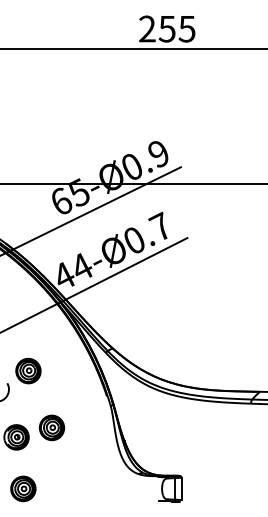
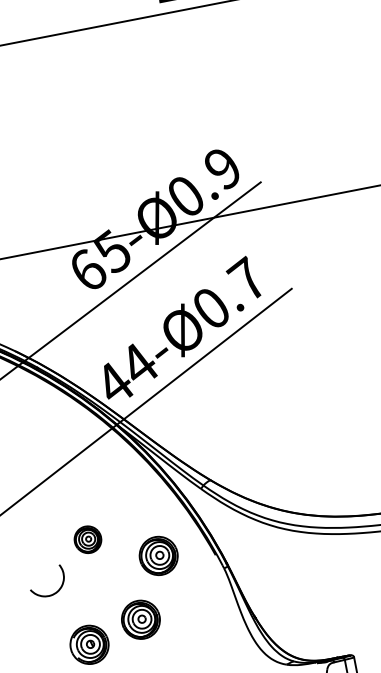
part: (28, 370) -> (87, 538), size x0.7
part: (70, 389) -> (157, 555), added

